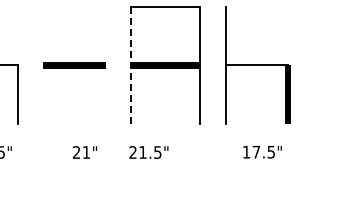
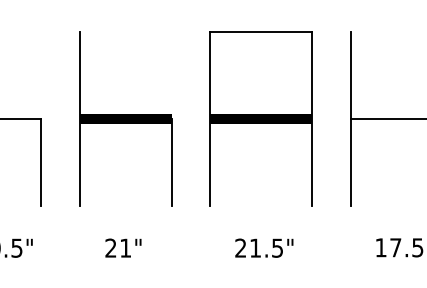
line: (43, 65) -> (79, 119), added
line: (131, 65) -> (210, 119), dashed -> solid
line: (105, 94) -> (171, 162), added
text: (84, 152) -> (122, 248), moved
text: (148, 152) -> (263, 248), moved

